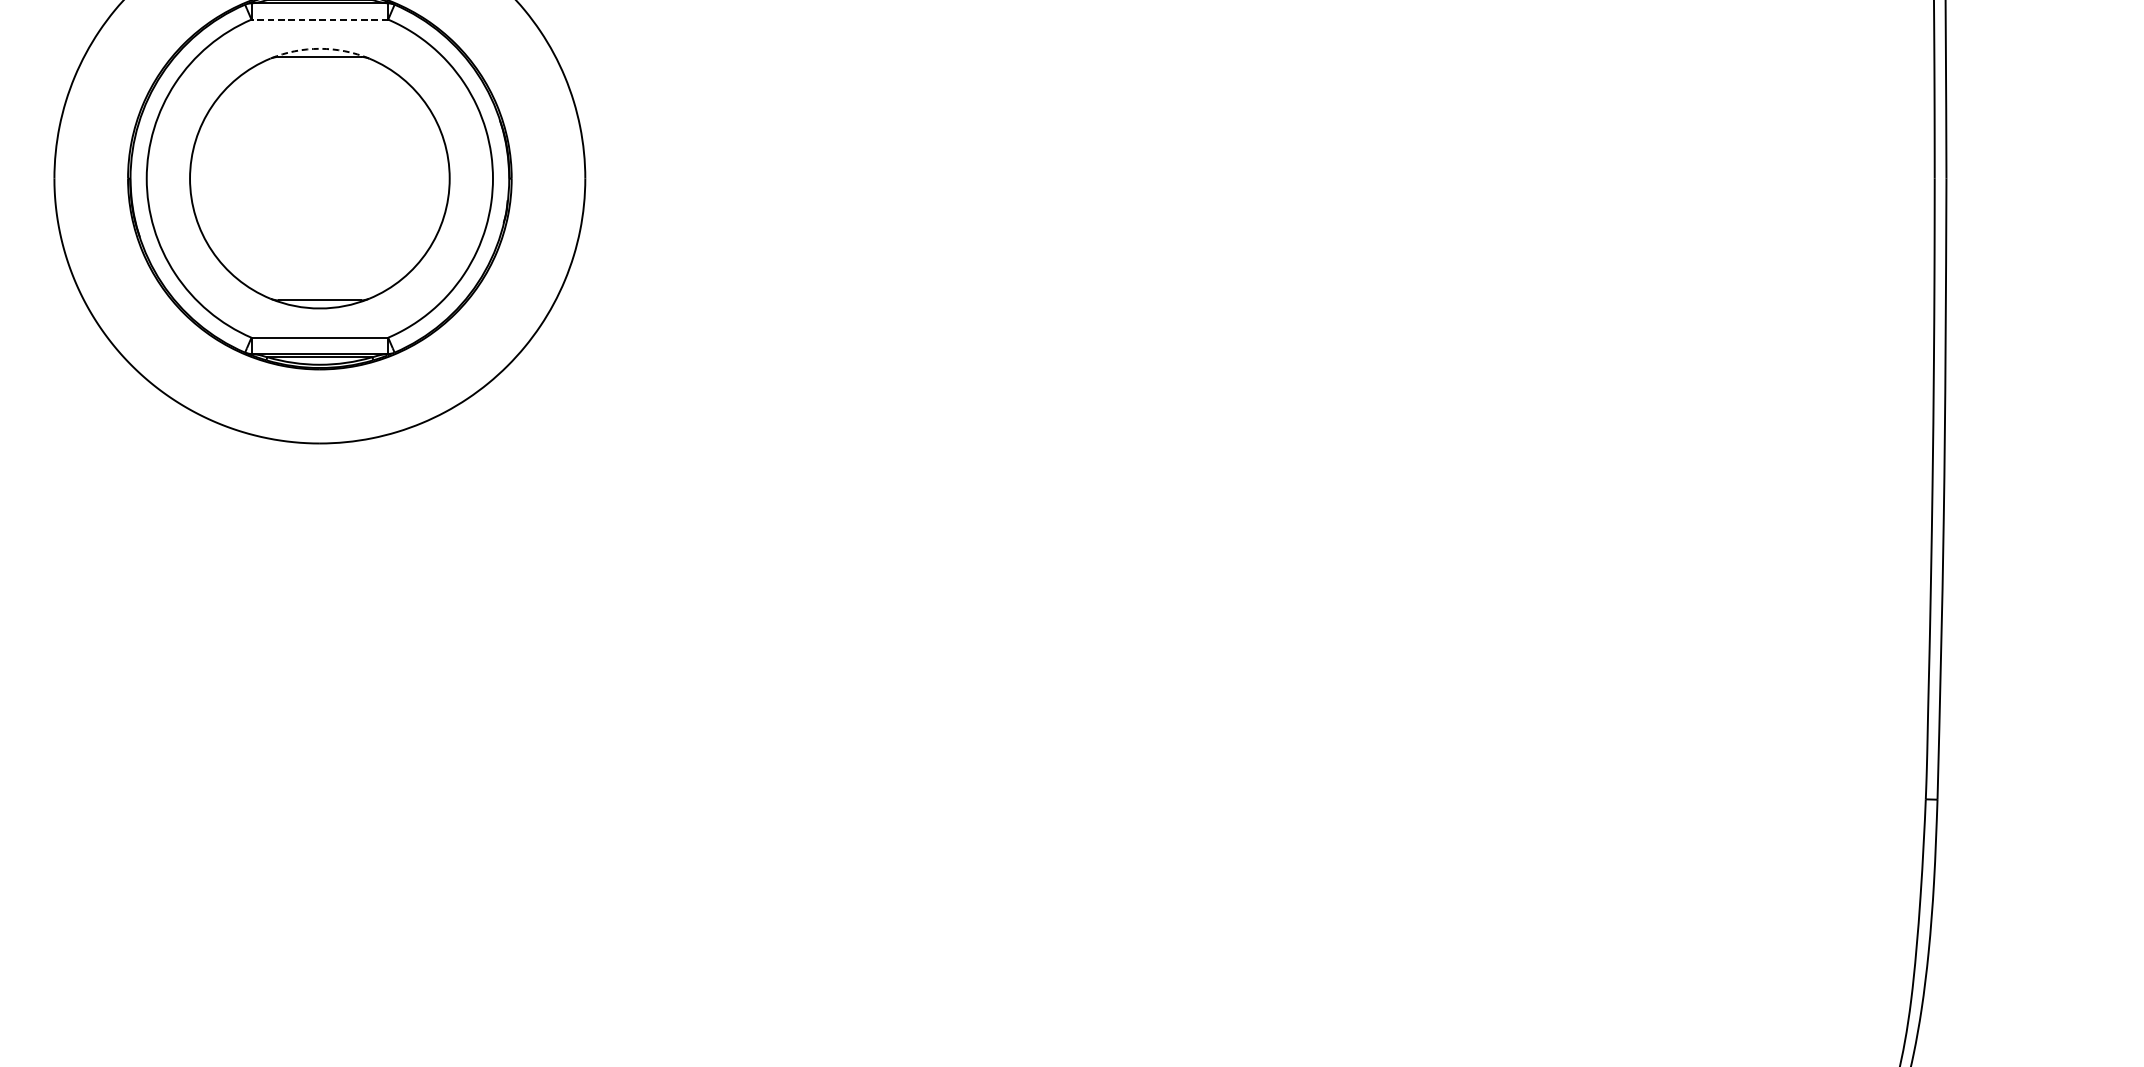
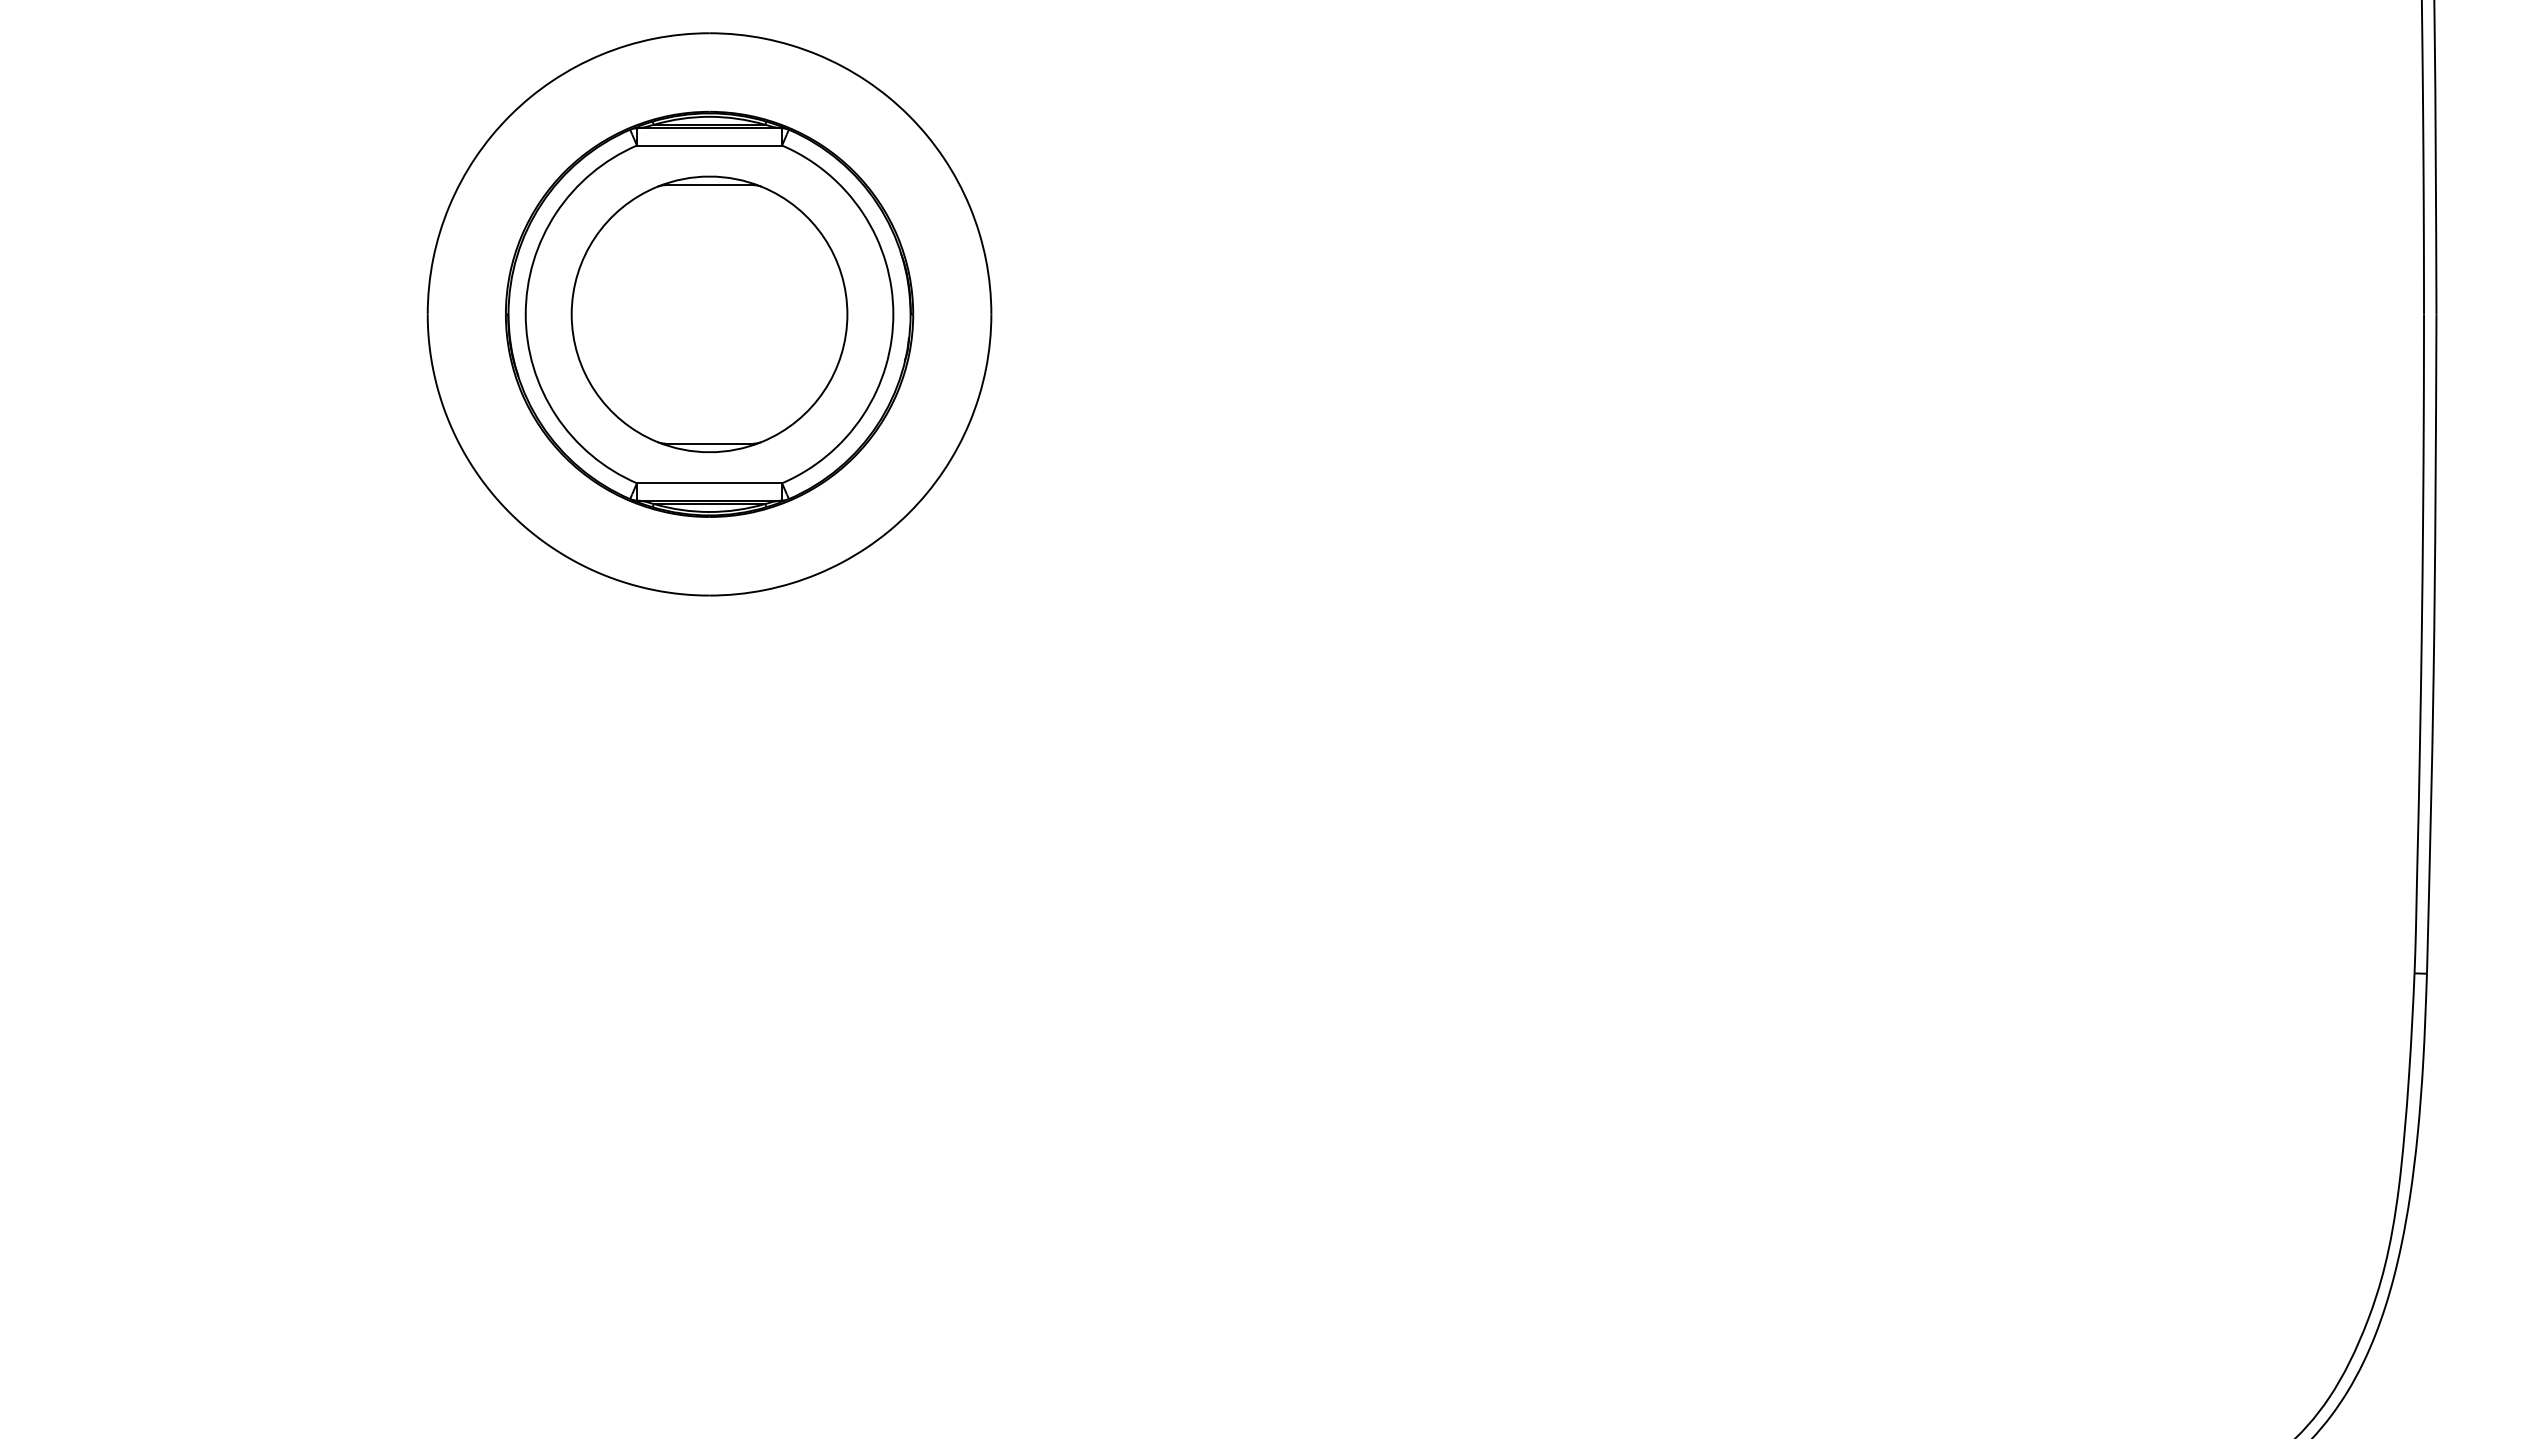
line: (319, 19) -> (709, 145), dashed -> solid
arc: (319, 48) -> (709, 176), dashed -> solid

